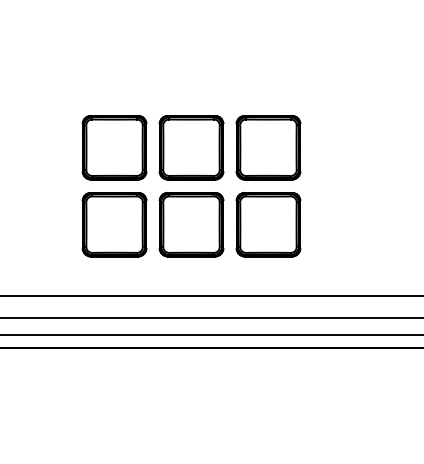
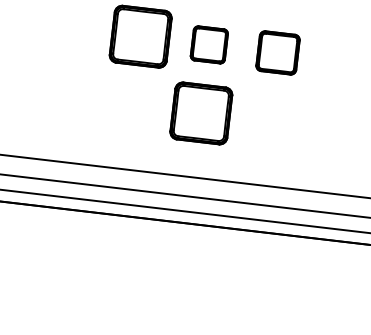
part: (191, 147) -> (209, 44), size x0.6
part: (268, 147) -> (278, 52), size x0.7
part: (114, 224) -> (132, 105), removed
part: (268, 224) -> (270, 121), removed

